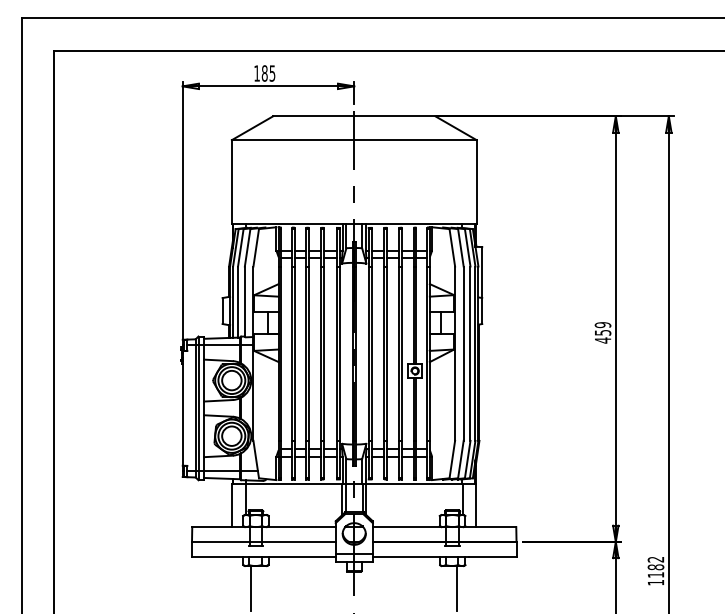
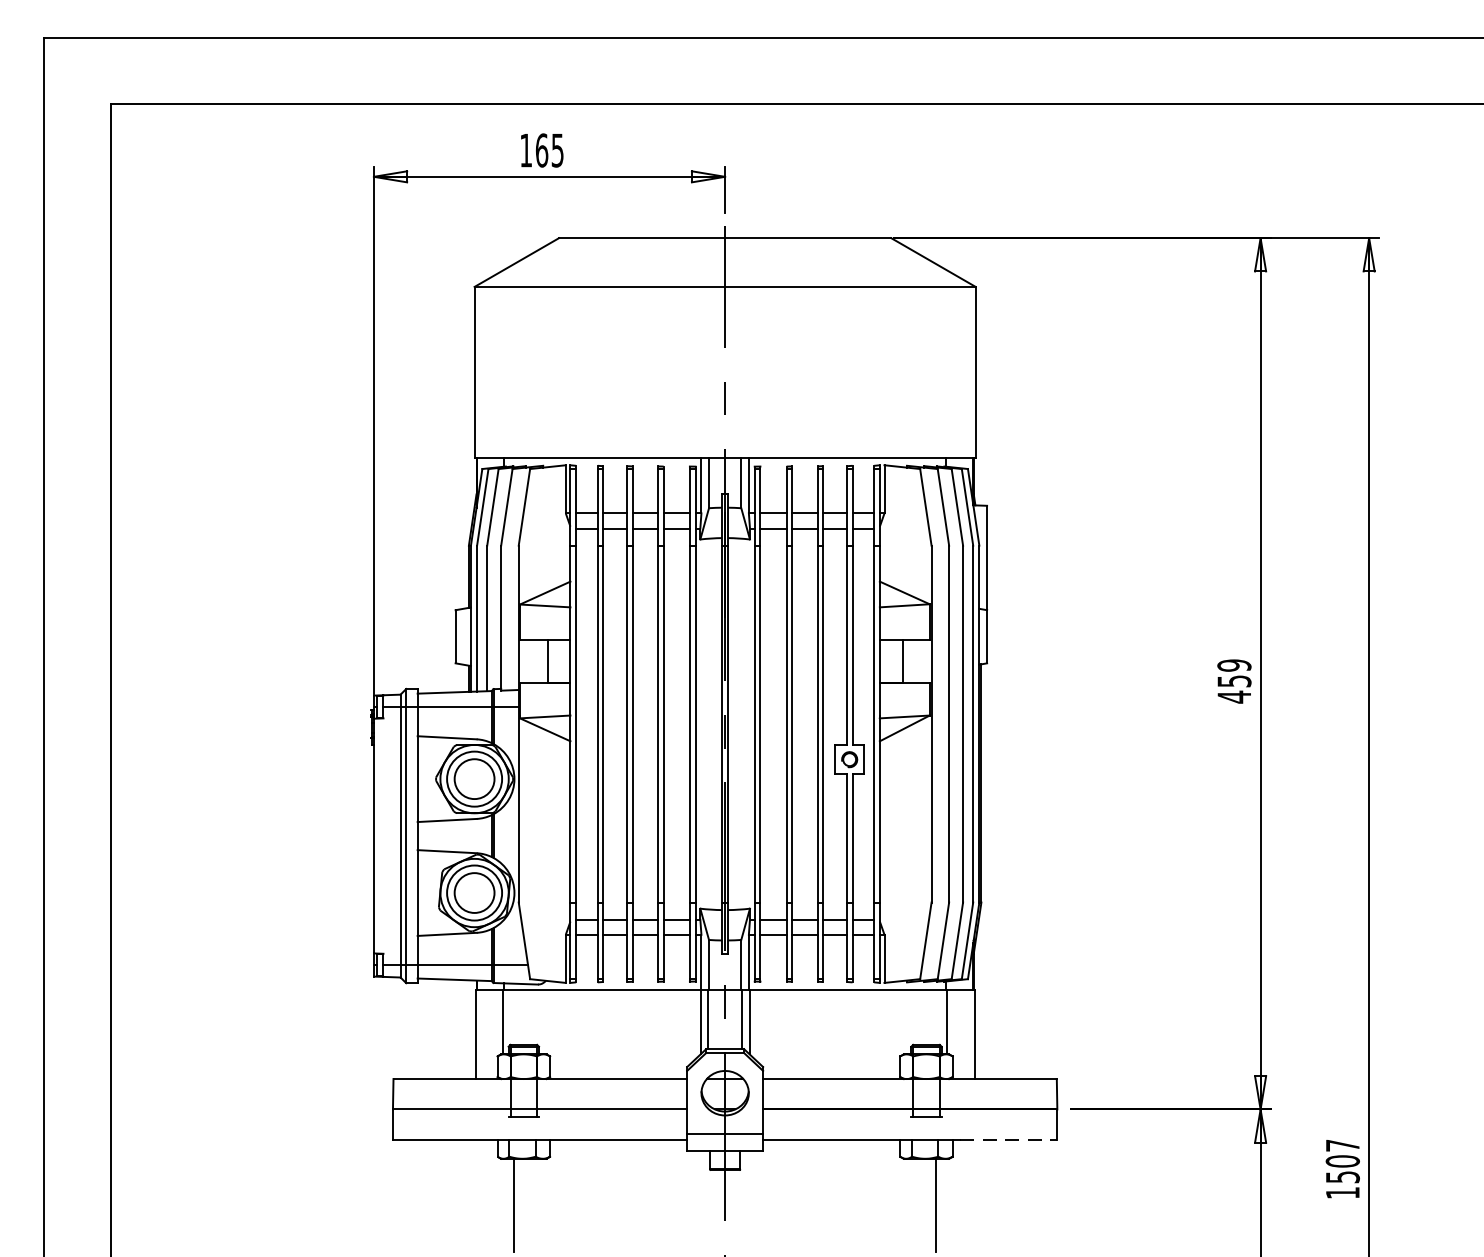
text: (264, 73) -> (541, 150), 185 -> 165
line: (492, 556) -> (1008, 1139), solid -> dashed
text: (655, 566) -> (1341, 1159), 1182 -> 1507

